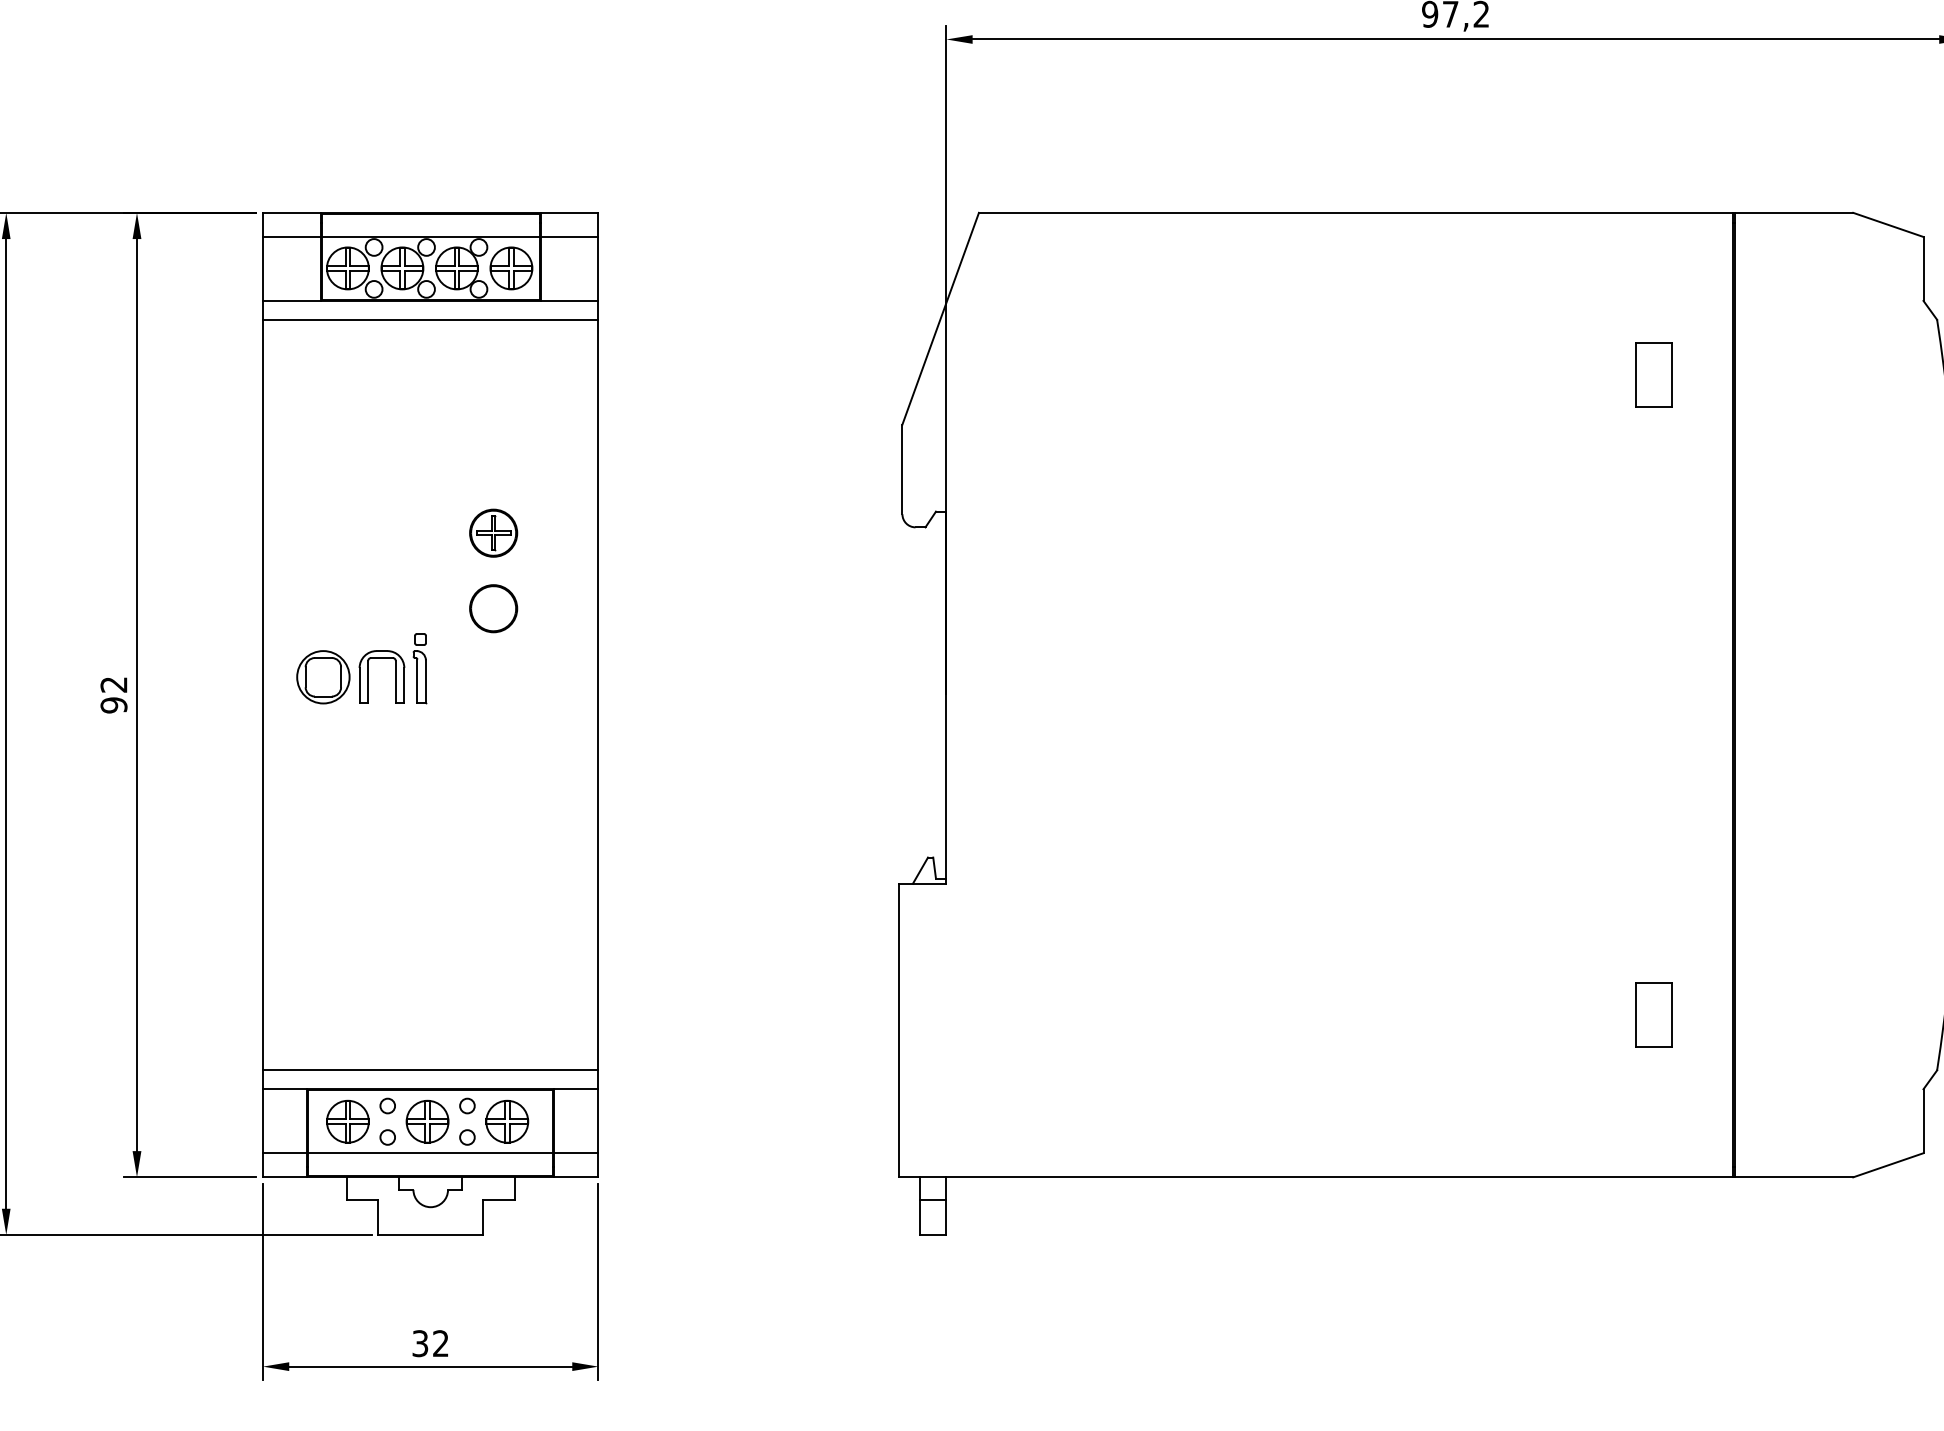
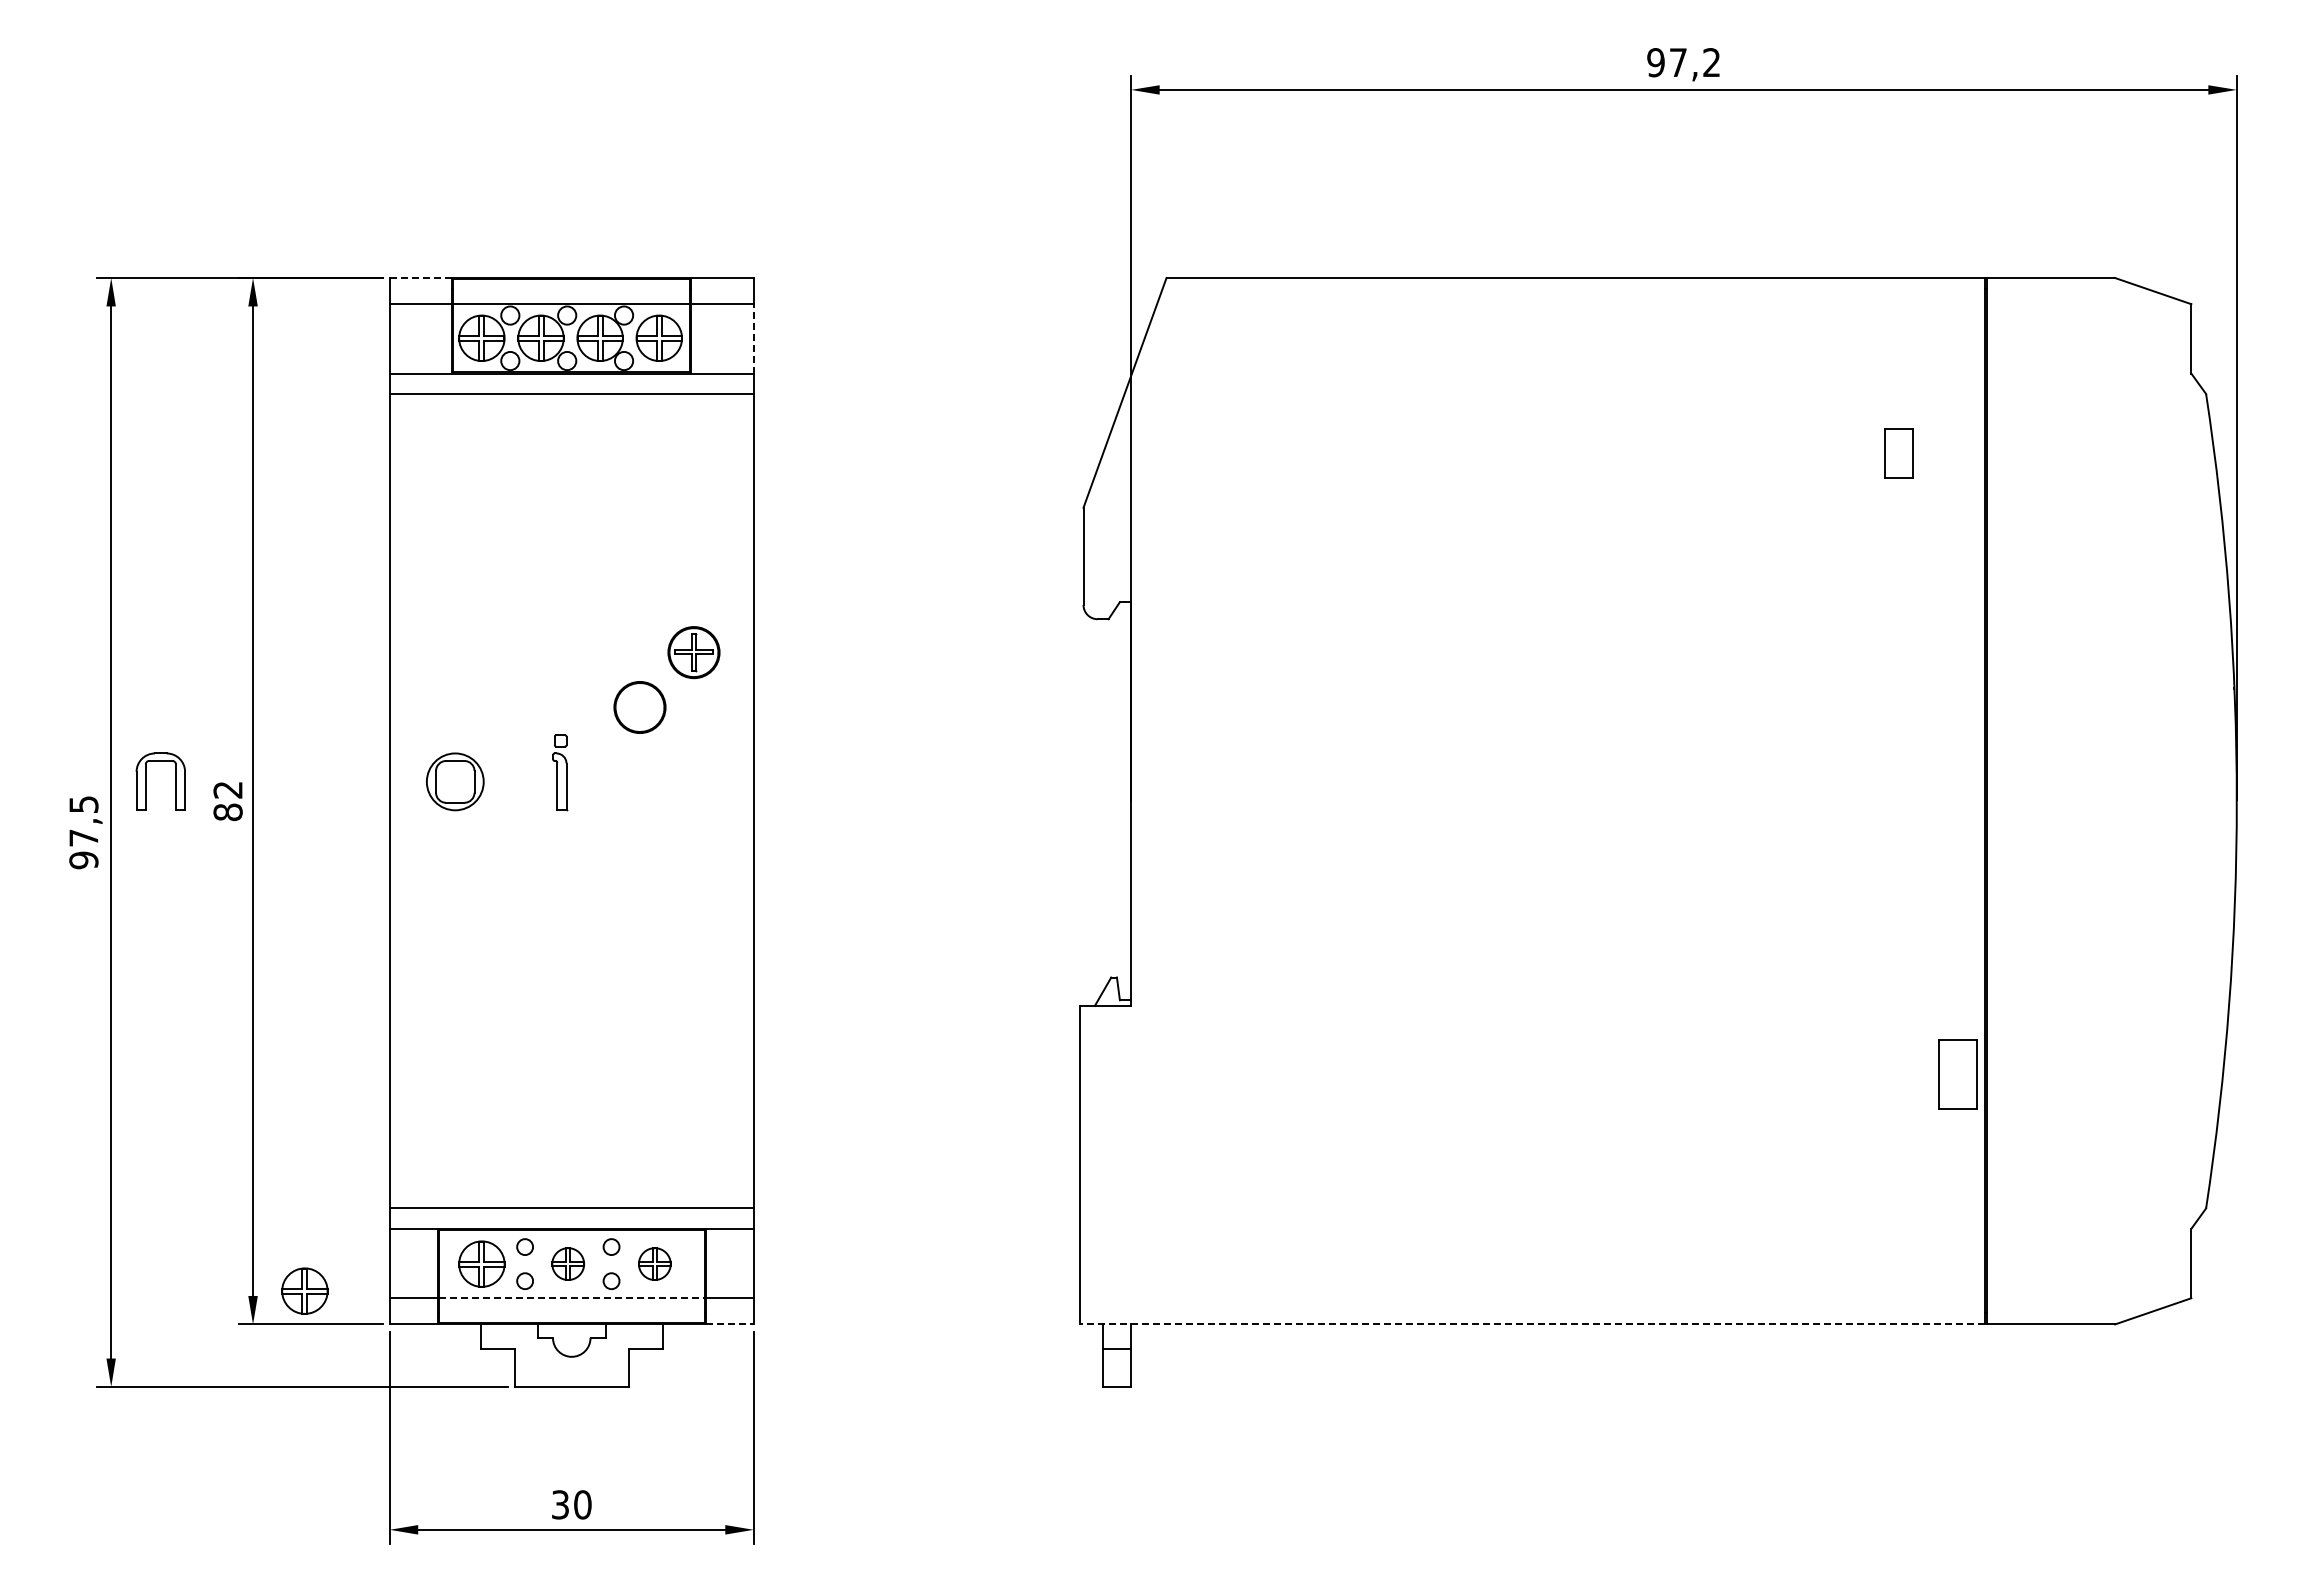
line: (292, 213) -> (421, 278), solid -> dashed
line: (598, 268) -> (753, 338), solid -> dashed
part: (1653, 374) -> (1898, 453), size x0.7
part: (493, 533) -> (693, 652), moved
part: (368, 676) -> (146, 781), moved
text: (113, 705) -> (227, 812), 92 -> 82
part: (1653, 1015) -> (1957, 1074), moved
part: (426, 1121) -> (567, 1263), size x0.7
part: (507, 1121) -> (654, 1263), size x0.7
part: (184, 1146) -> (304, 1290), added
line: (431, 1153) -> (572, 1298), solid -> dashed
line: (576, 1177) -> (729, 1324), solid -> dashed
line: (1315, 1177) -> (1531, 1324), solid -> dashed
text: (440, 1343) -> (582, 1504), 32 -> 30

